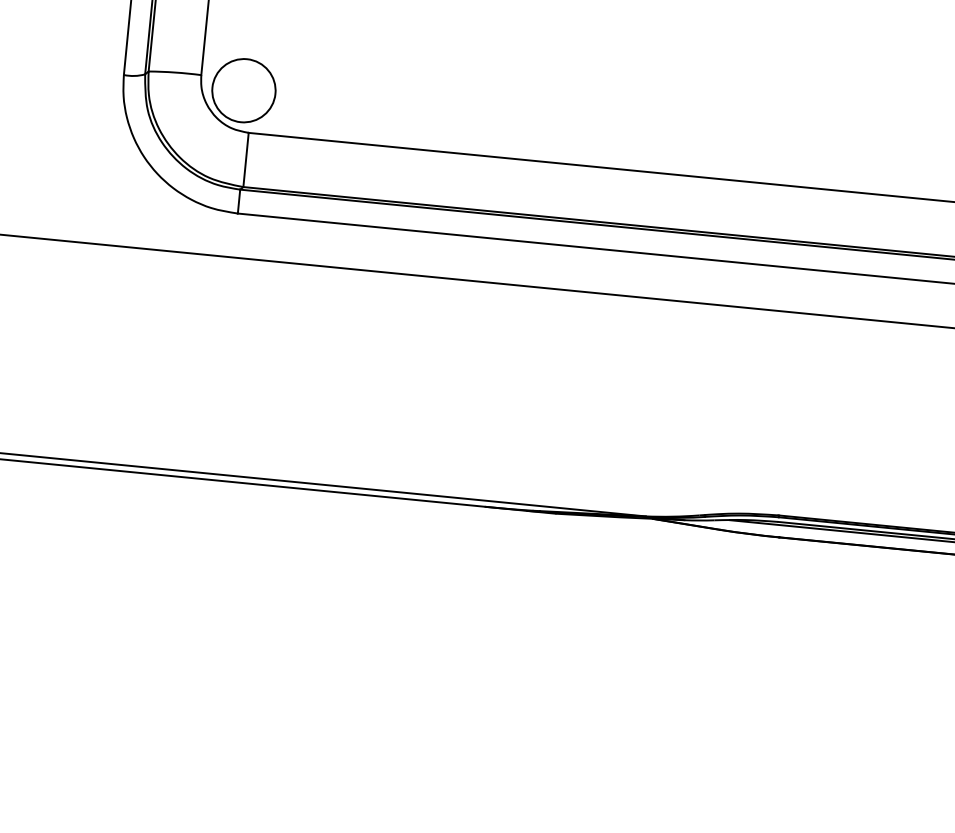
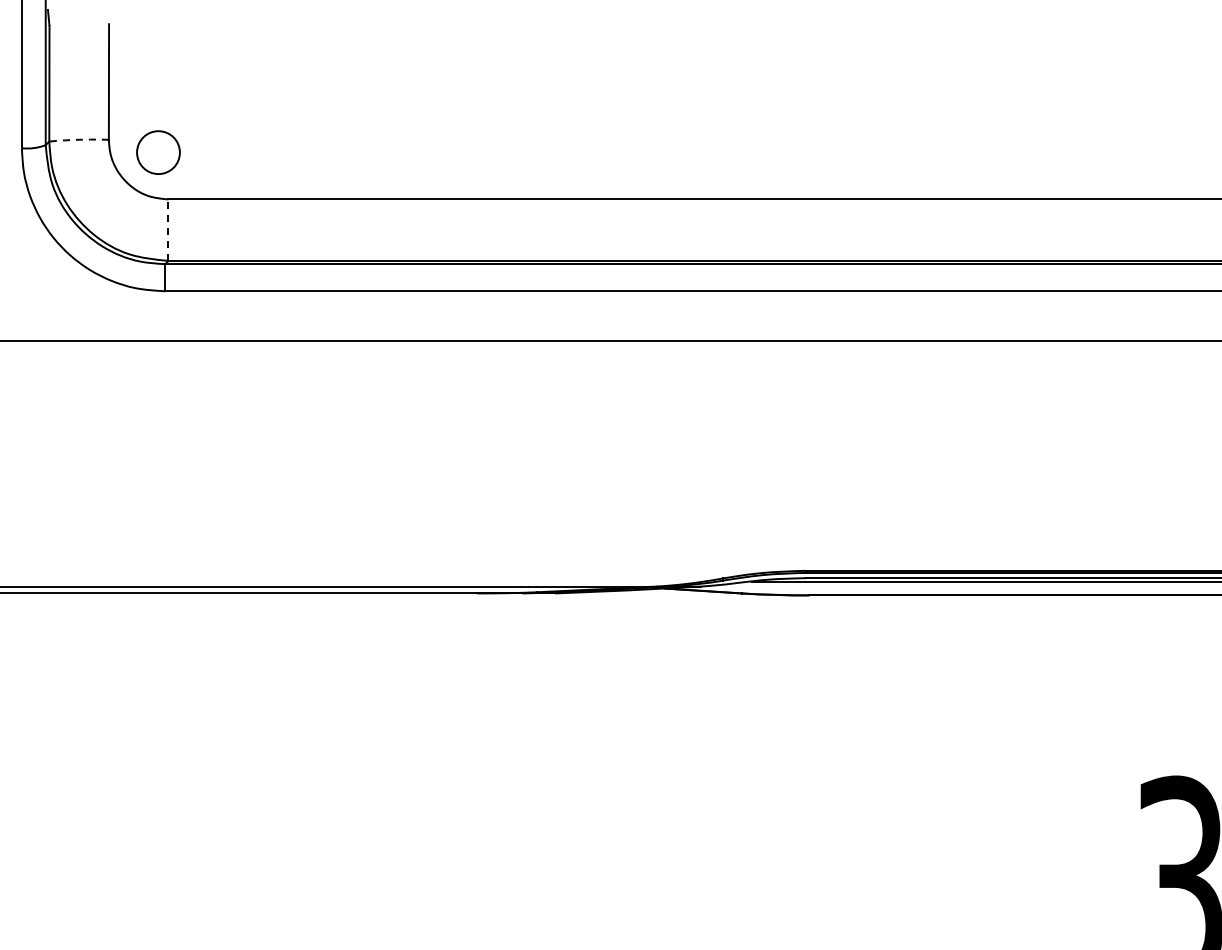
arc: (175, 72) -> (79, 139), solid -> dashed
circle: (243, 90) -> (158, 152), size x0.6
line: (246, 160) -> (168, 230), solid -> dashed

